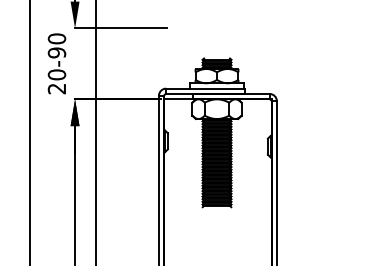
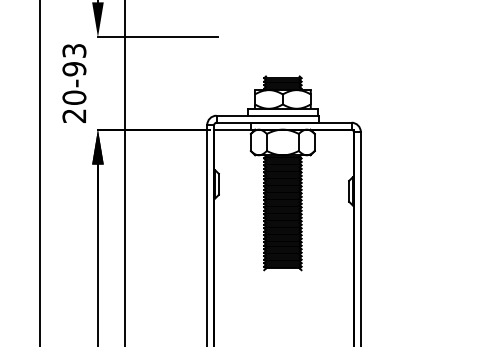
text: (57, 38) -> (74, 50), 20-90 -> 20-93

